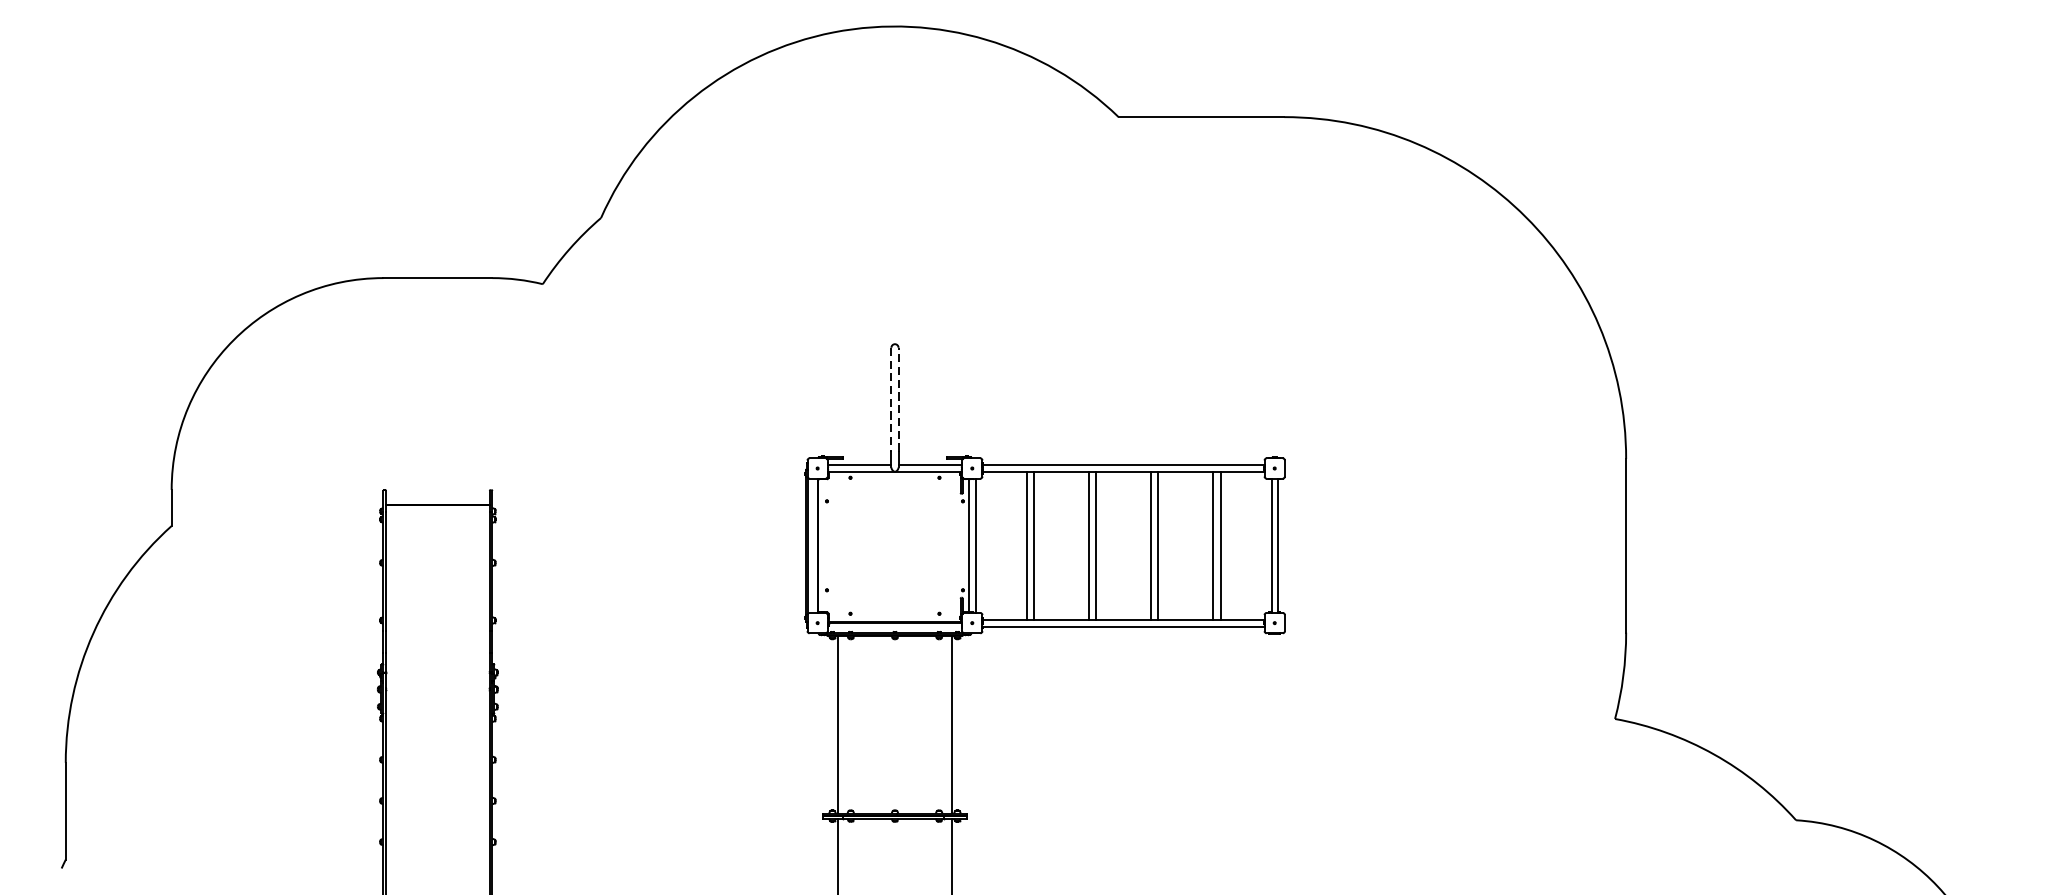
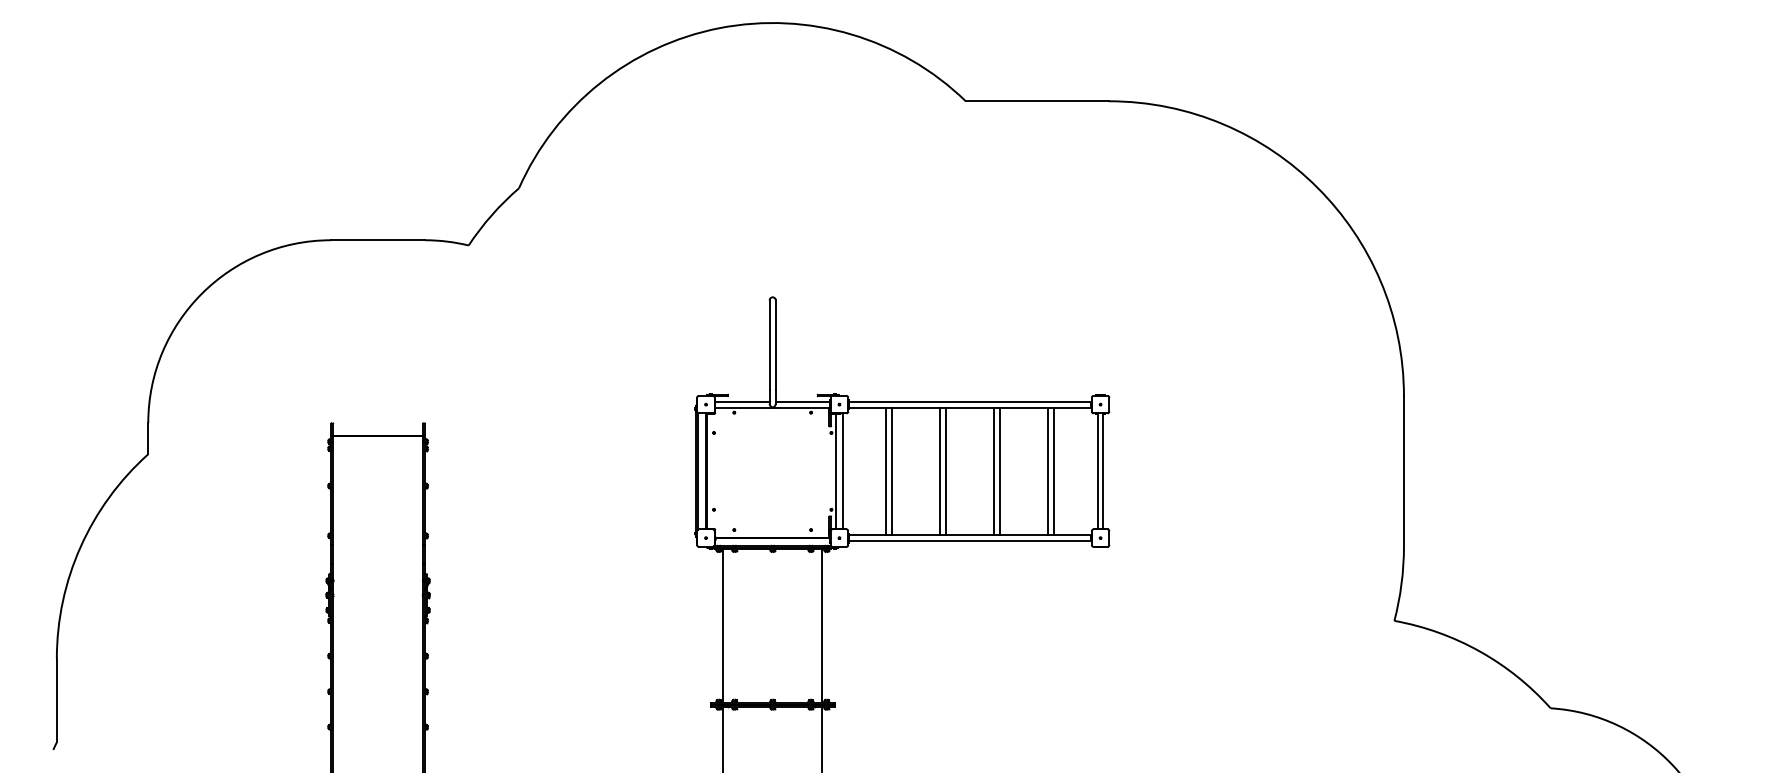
line: (891, 400) -> (769, 345), dashed -> solid
line: (898, 400) -> (775, 345), dashed -> solid

